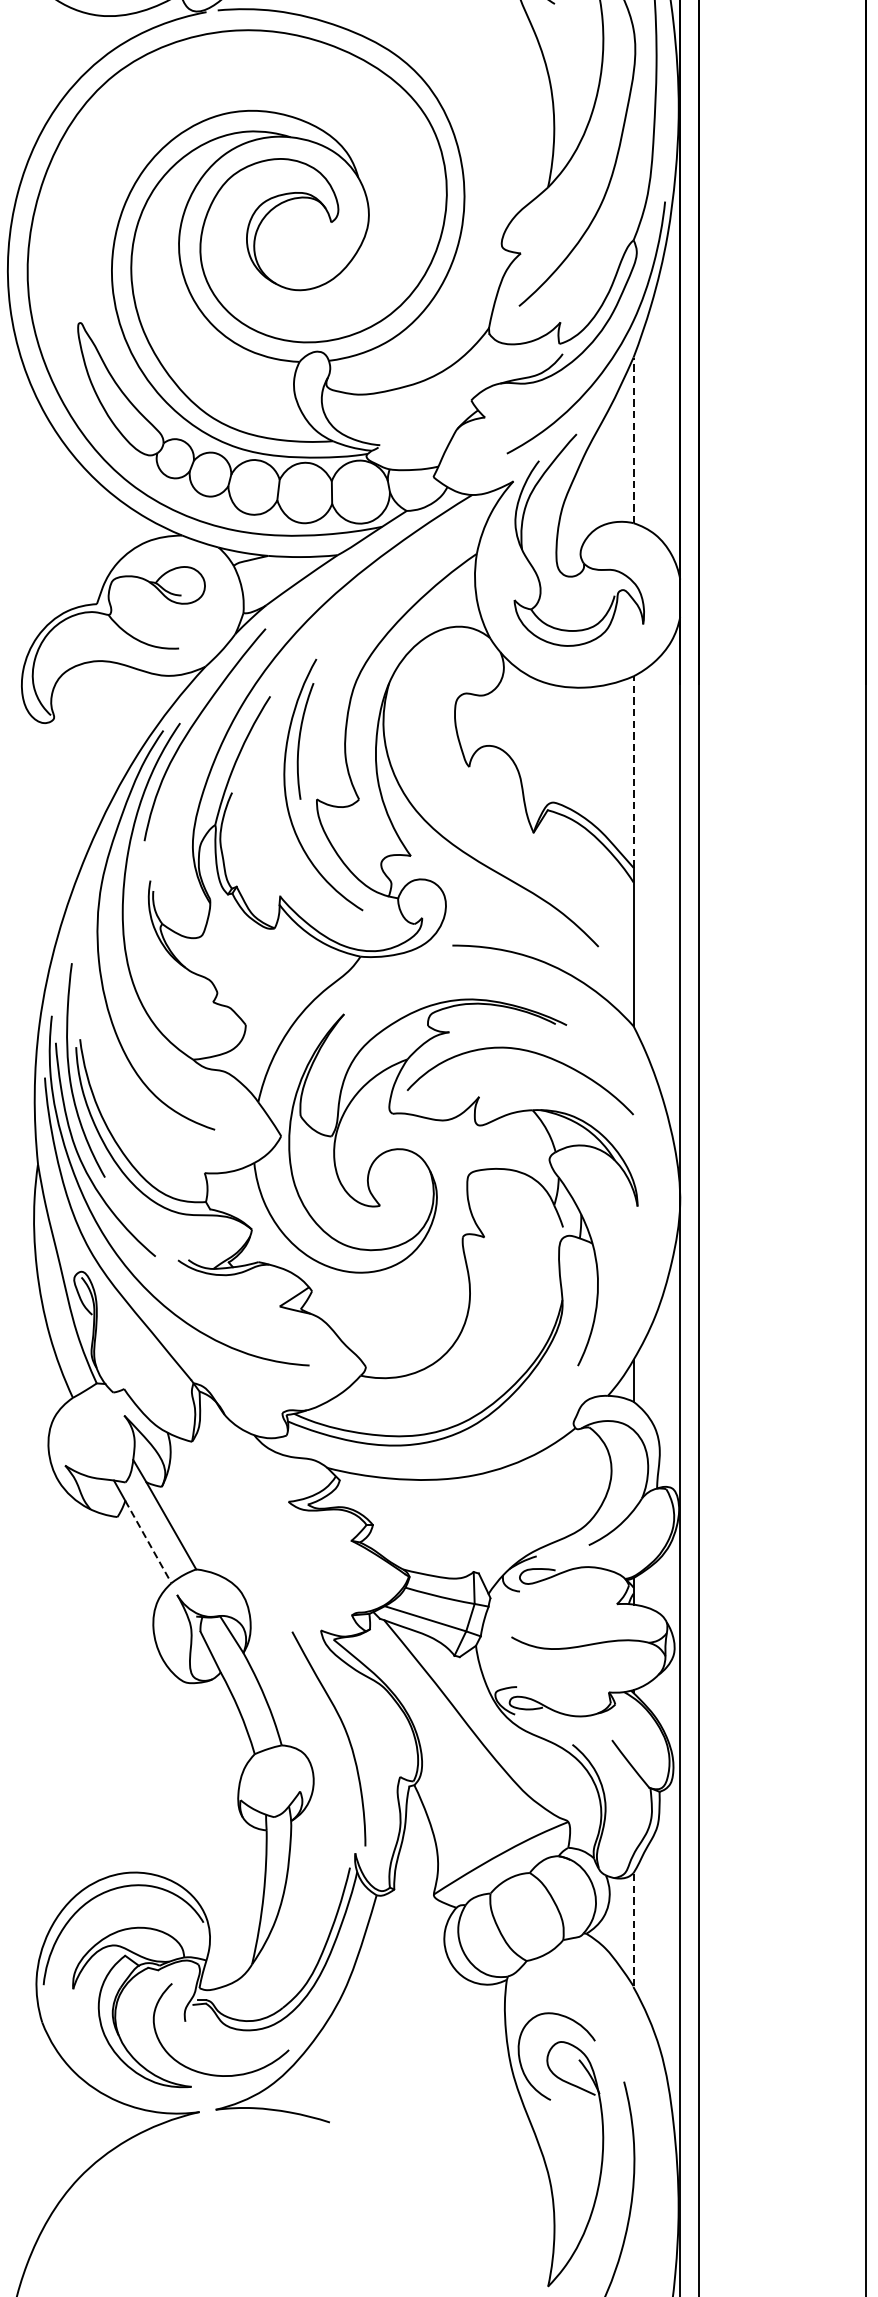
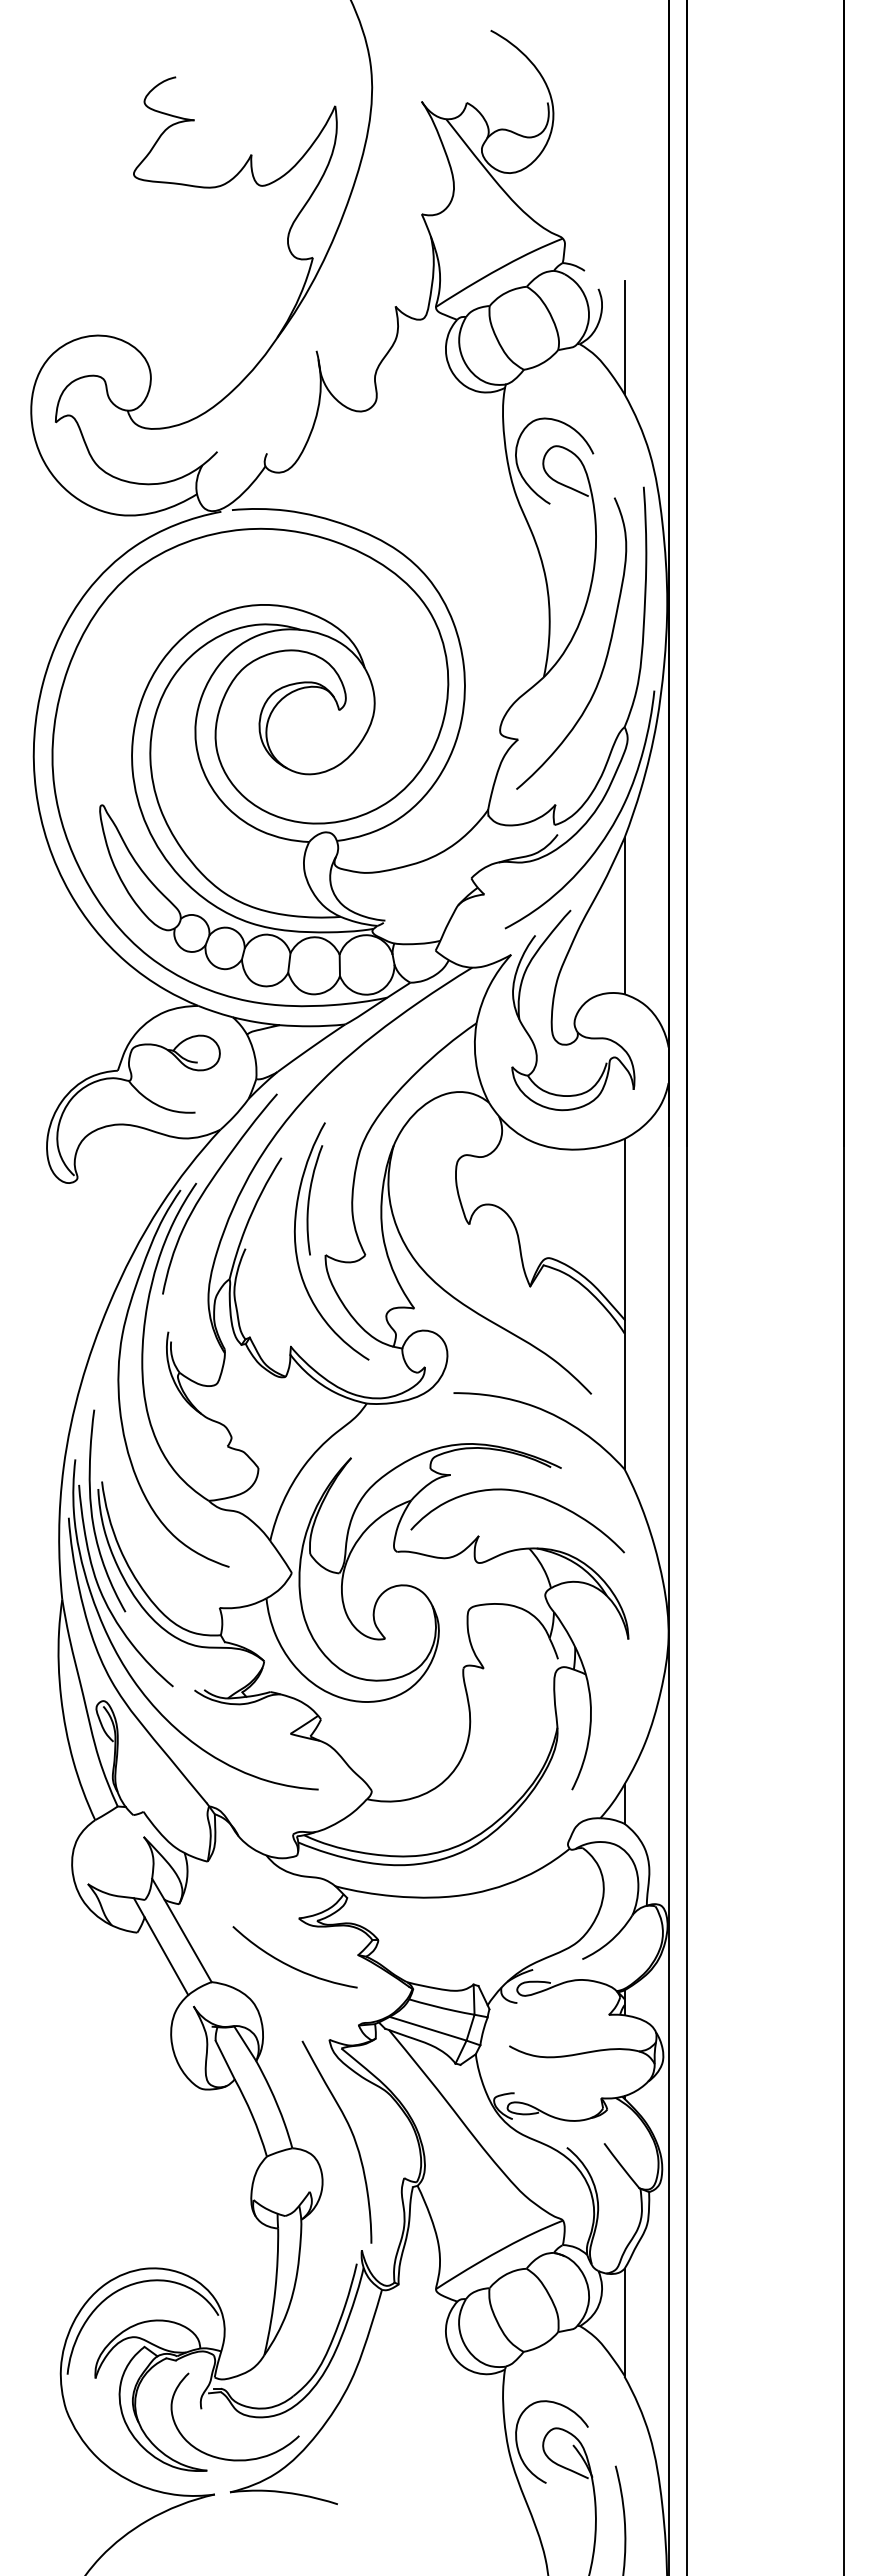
line: (633, 439) -> (624, 915), dashed -> solid
line: (633, 771) -> (624, 1228), dashed -> solid
line: (148, 1542) -> (166, 1956), dashed -> solid
curve: (279, 1551) -> (290, 1965), added
line: (633, 1928) -> (624, 2321), dashed -> solid

